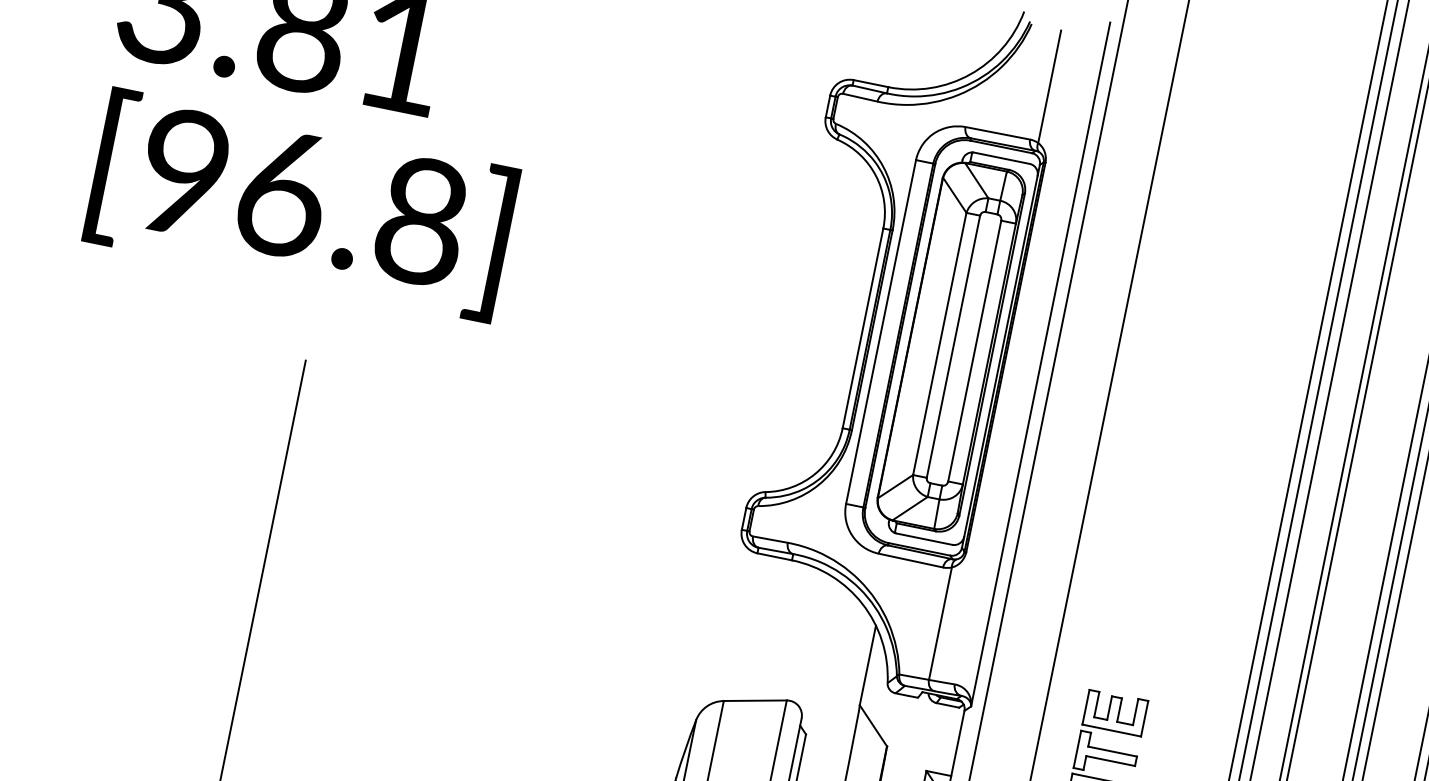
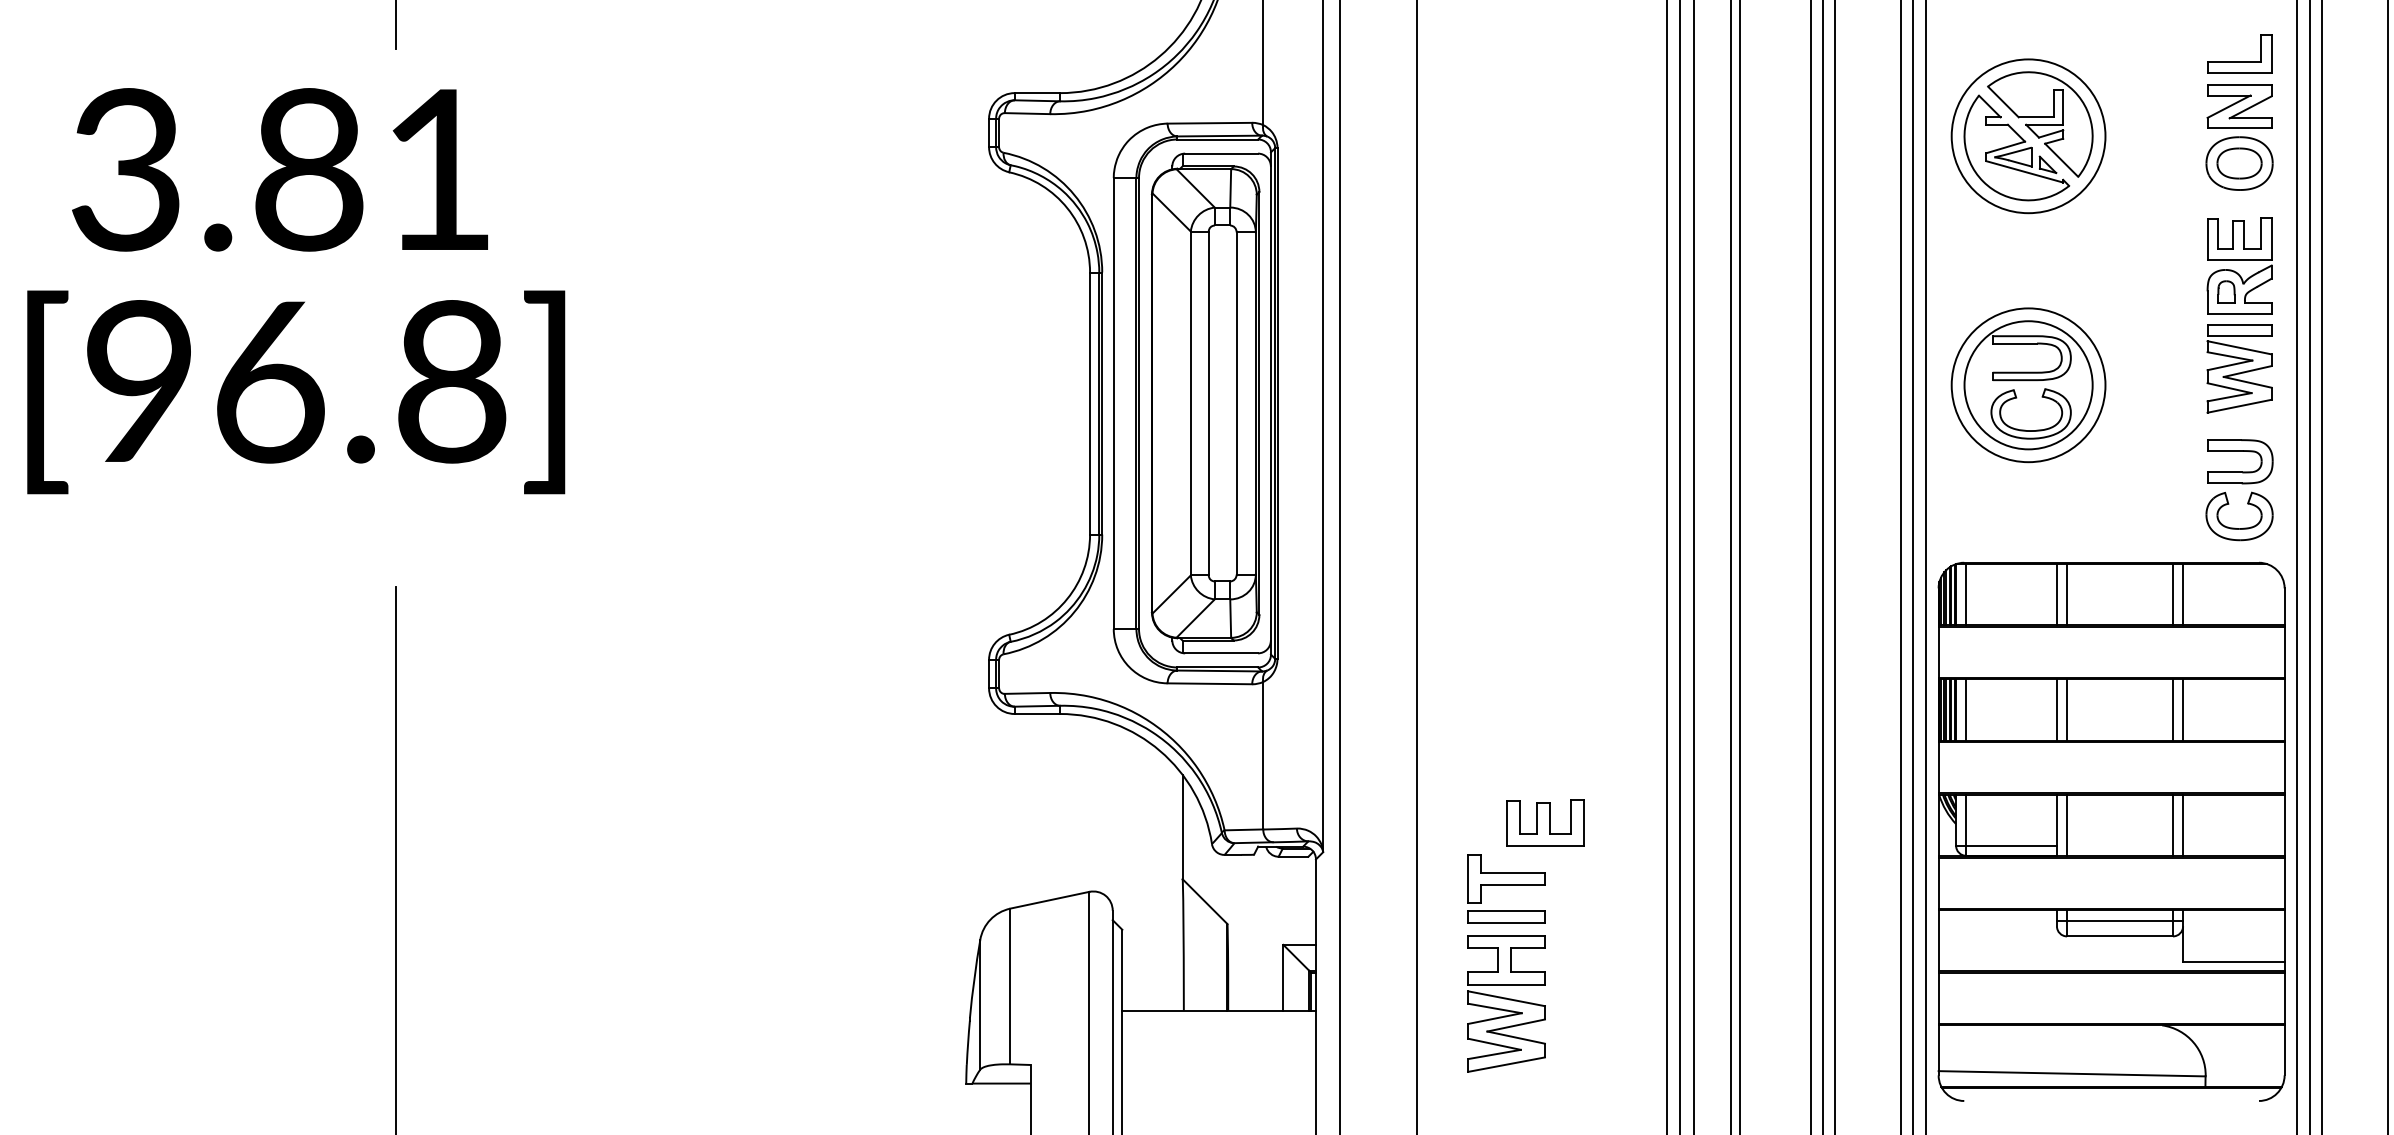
text: (301, 205) -> (296, 392), moved
part: (1115, 712) -> (1545, 822), moved

